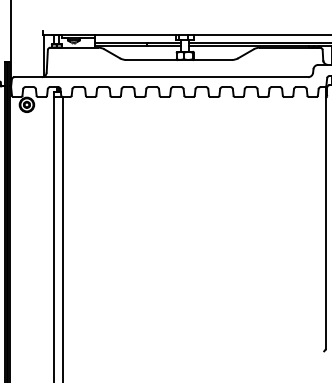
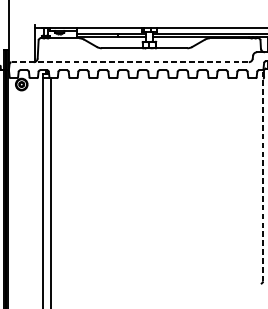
line: (161, 77) -> (130, 62), solid -> dashed
line: (325, 217) -> (262, 175), solid -> dashed

